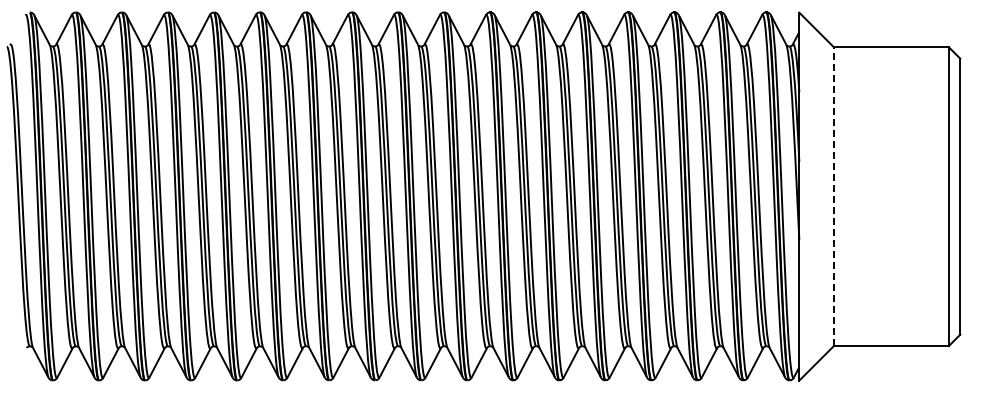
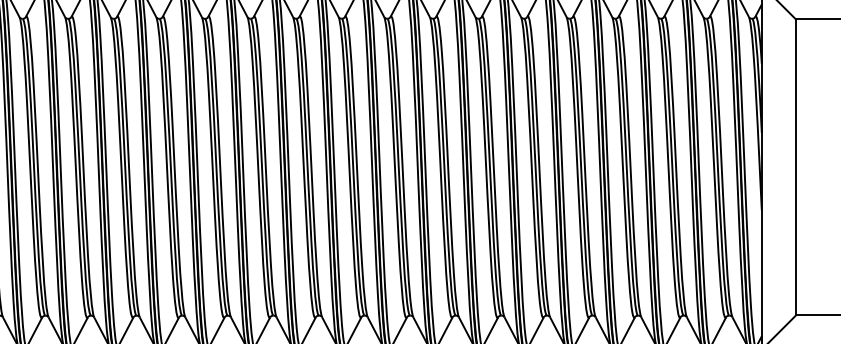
line: (833, 196) -> (795, 167), dashed -> solid

